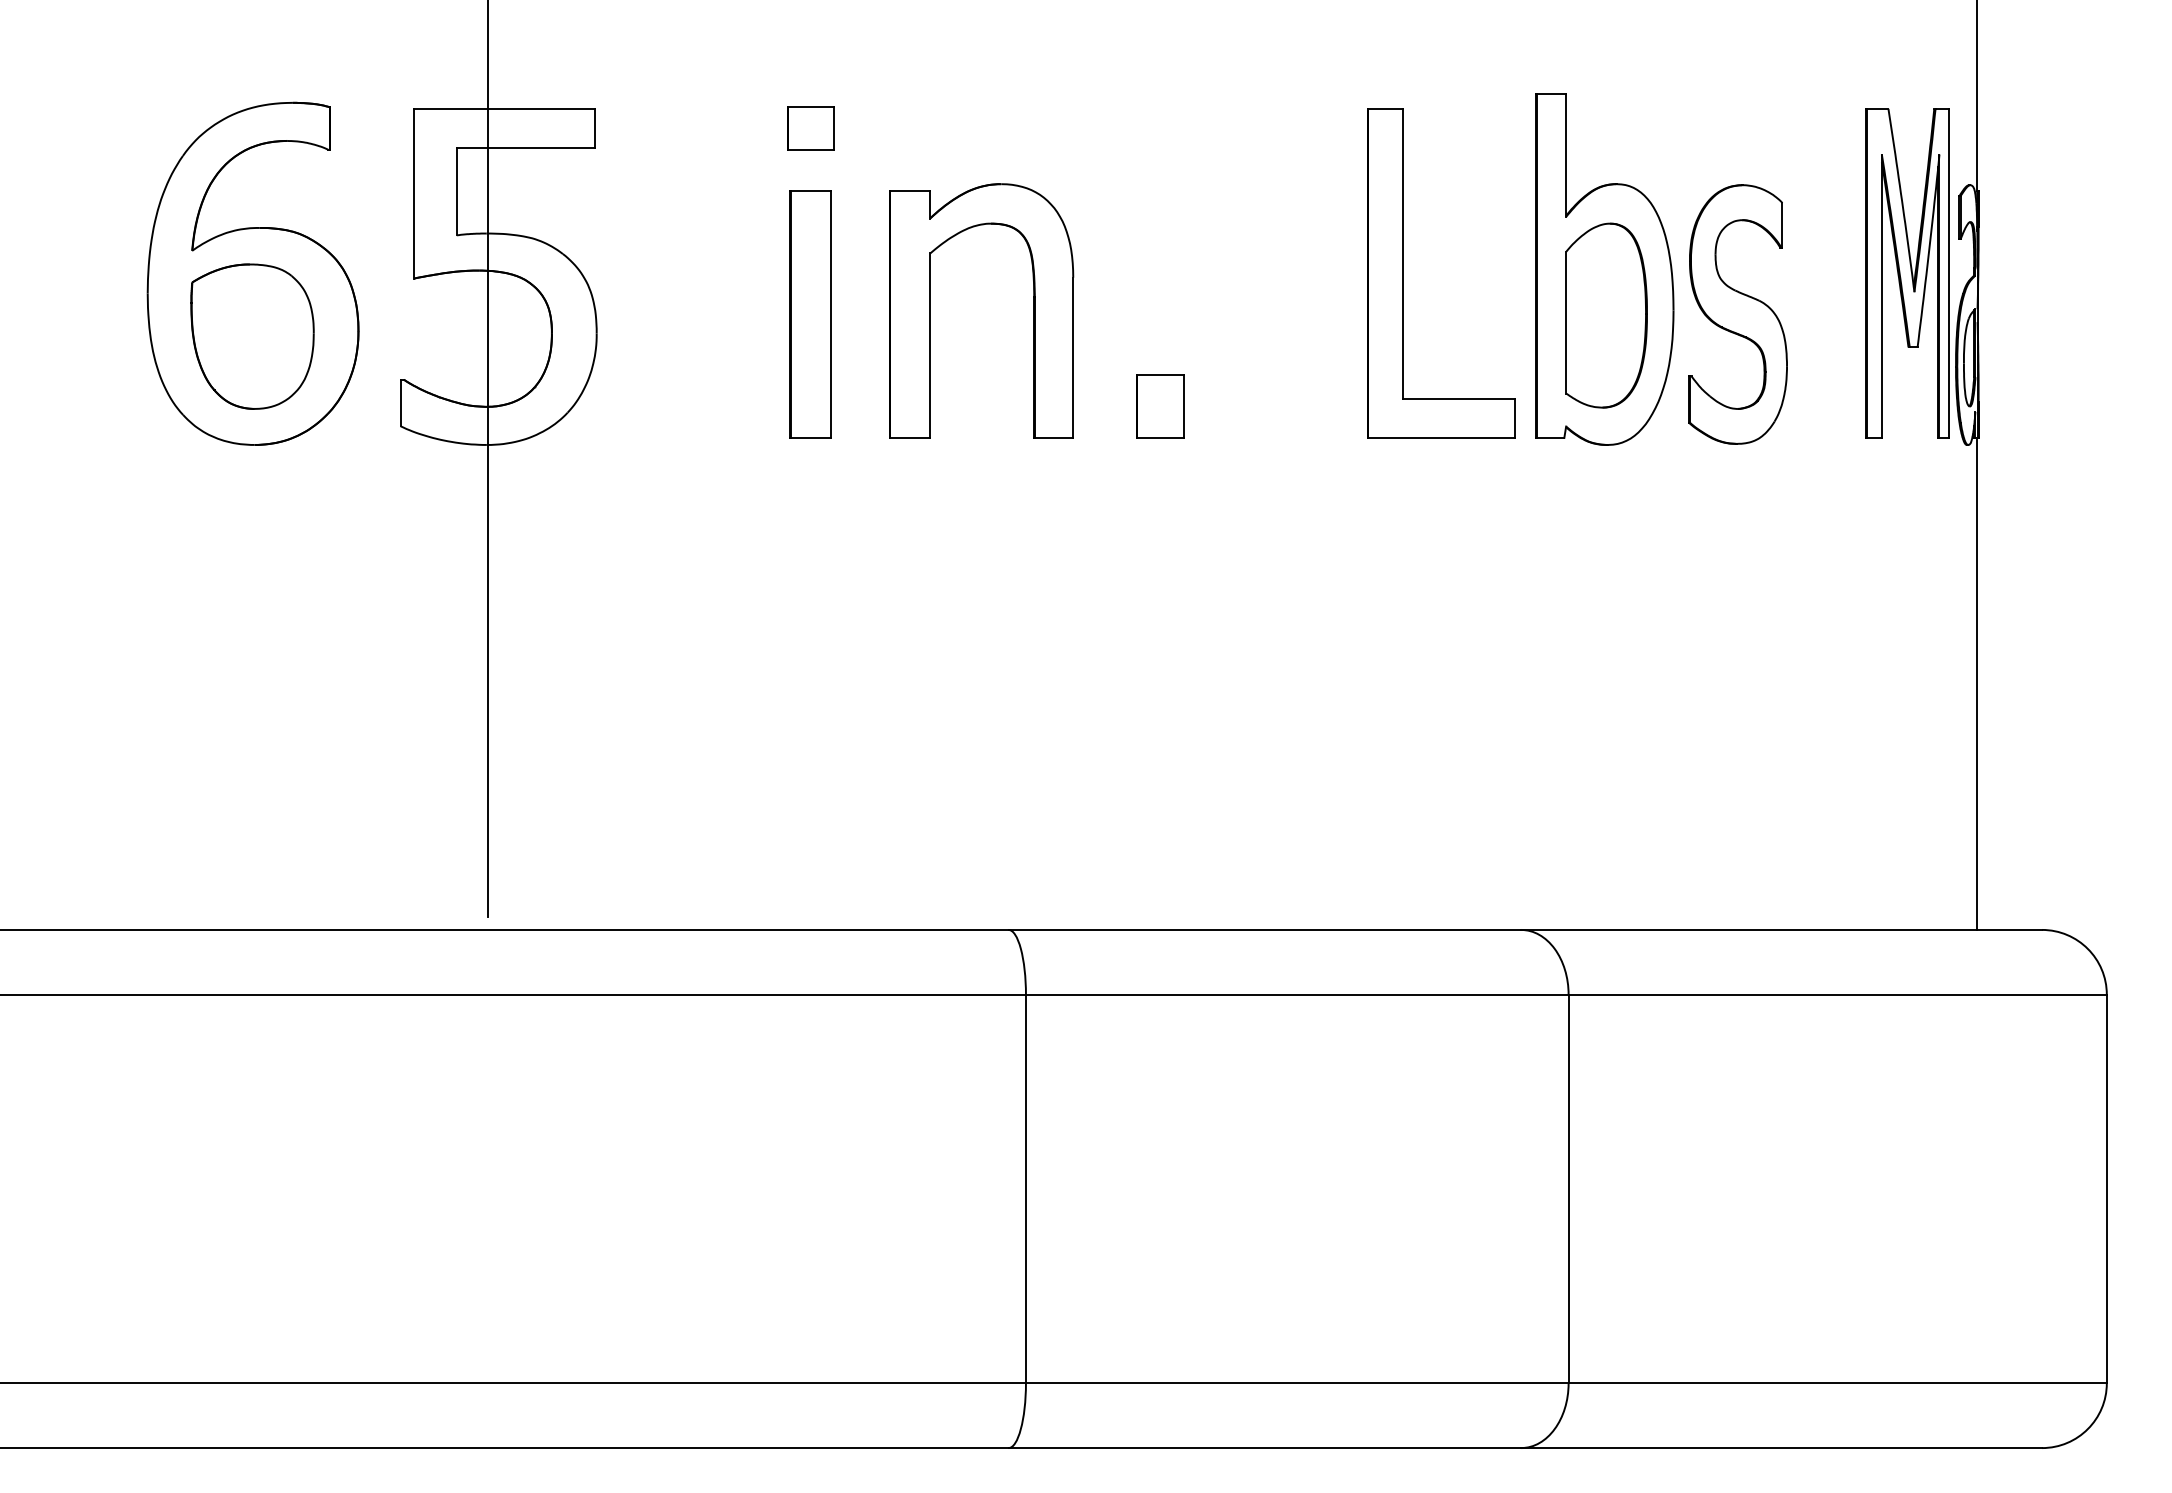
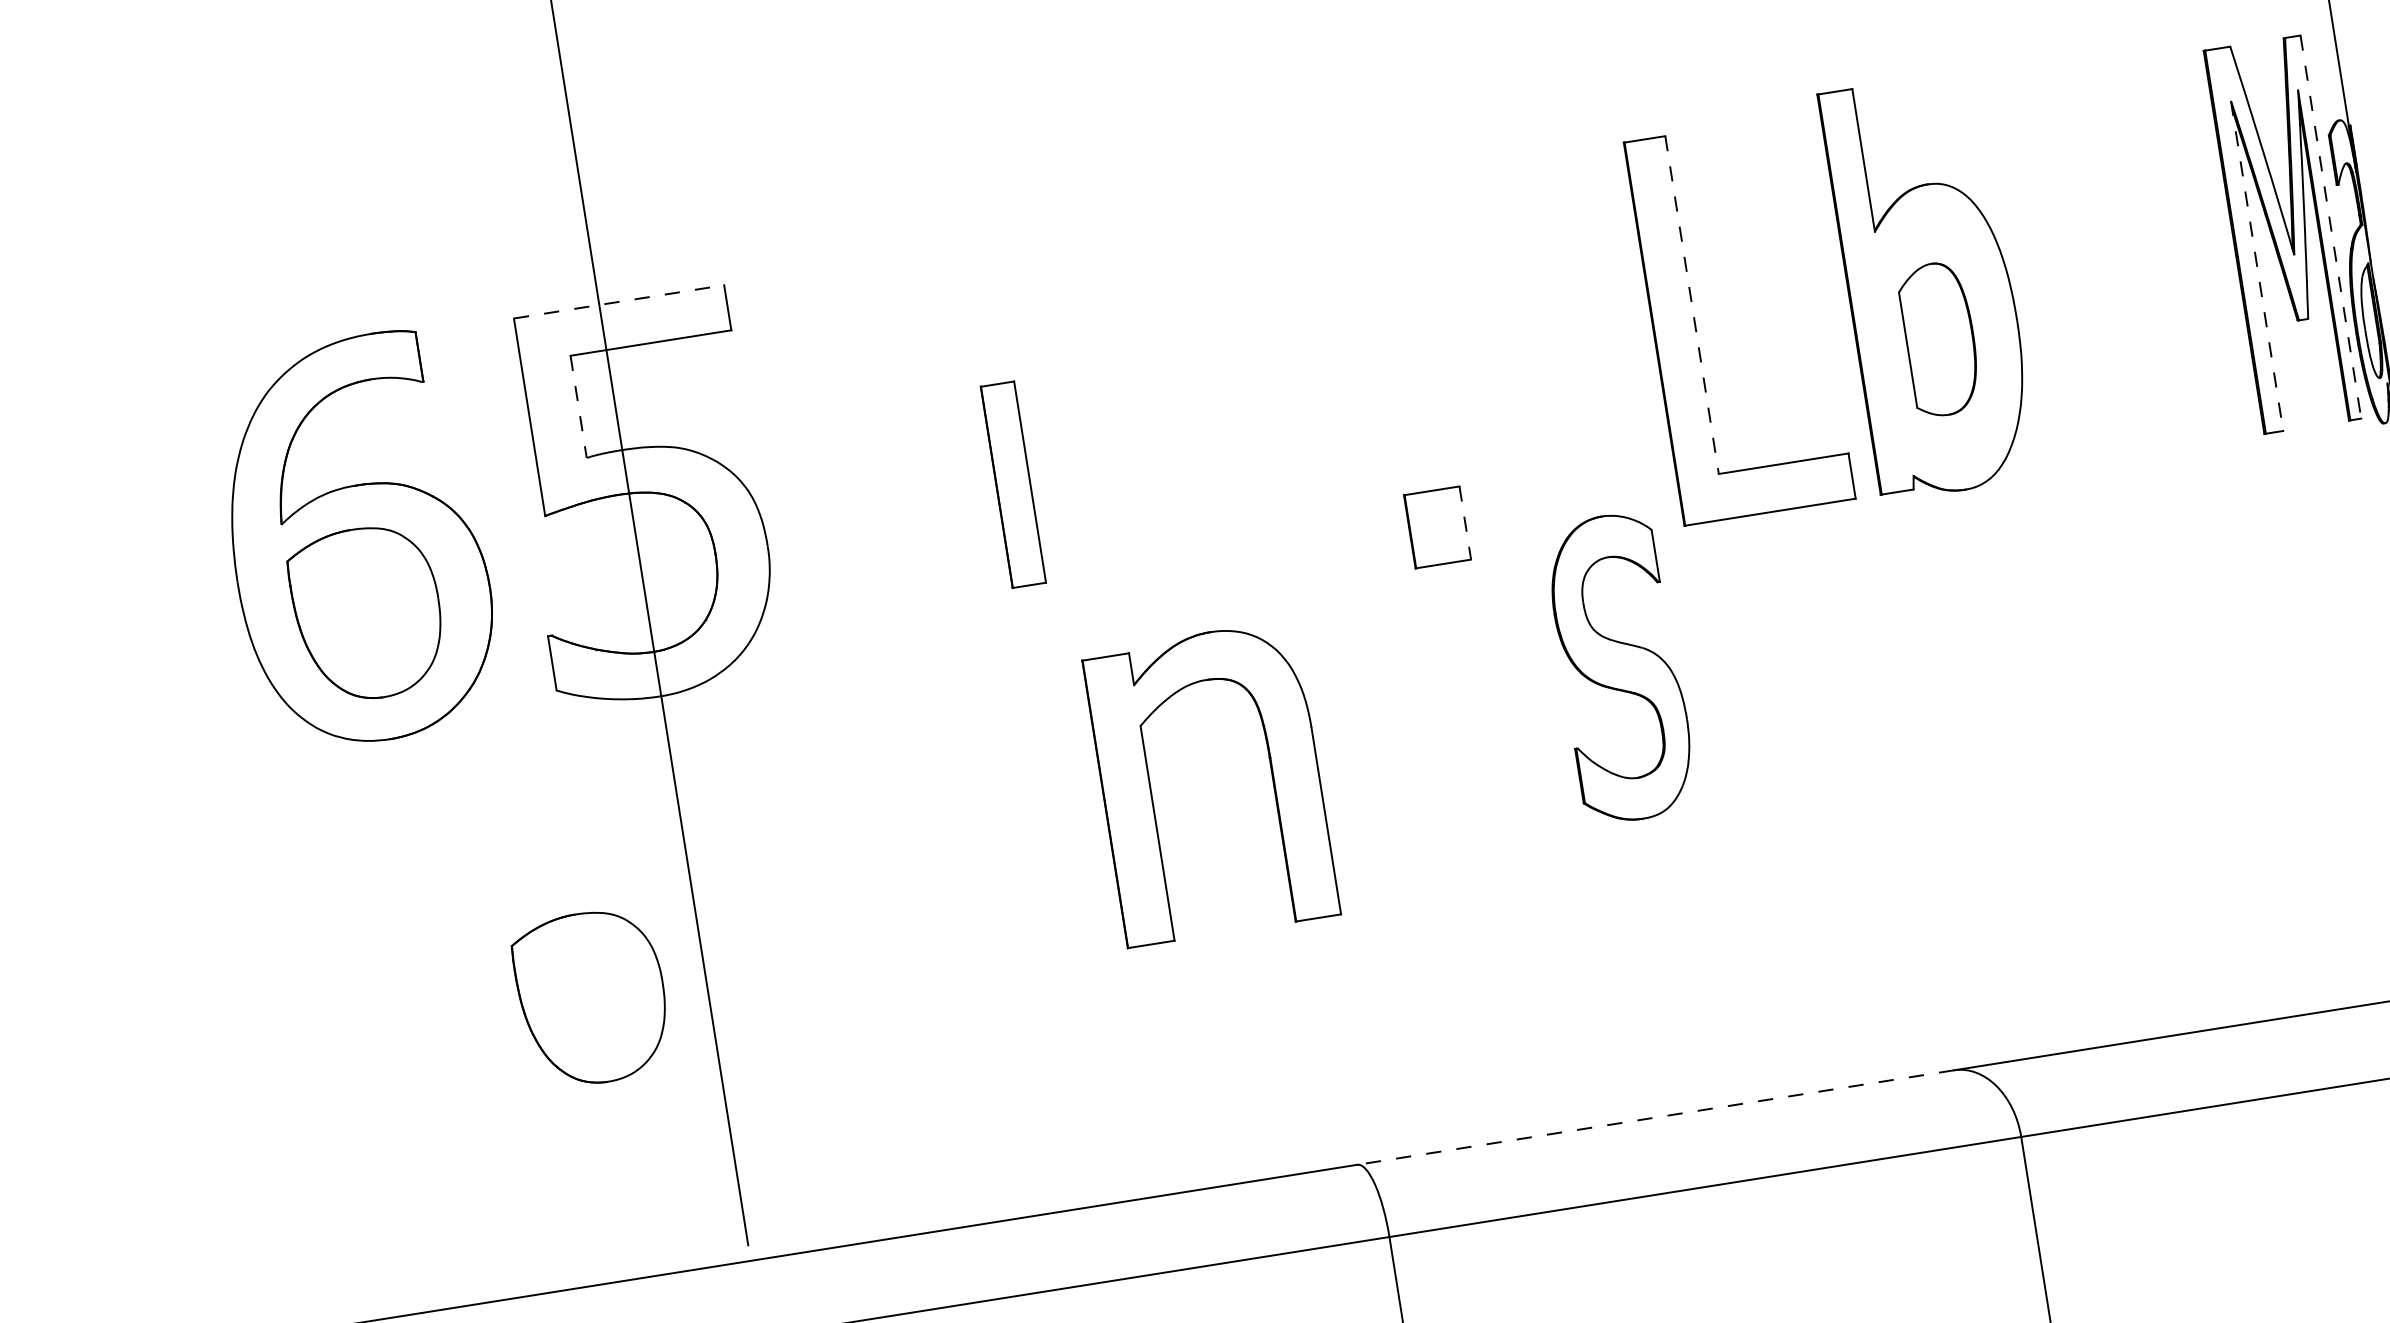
line: (505, 108) -> (620, 301), solid -> dashed
part: (810, 128) -> (978, 268), removed
line: (456, 191) -> (578, 406), solid -> dashed
line: (1403, 254) -> (1692, 305), solid -> dashed
line: (1948, 273) -> (2330, 227), solid -> dashed
line: (1881, 296) -> (2256, 266), solid -> dashed
part: (930, 310) -> (1151, 792), moved
part: (810, 314) -> (1013, 484), size x0.7
part: (1737, 314) -> (1619, 667), moved
part: (1606, 315) -> (1940, 339), size x0.7
line: (1184, 407) -> (1465, 524), solid -> dashed
part: (389, 688) -> (591, 997), added
line: (1264, 929) -> (1655, 1117), solid -> dashed

